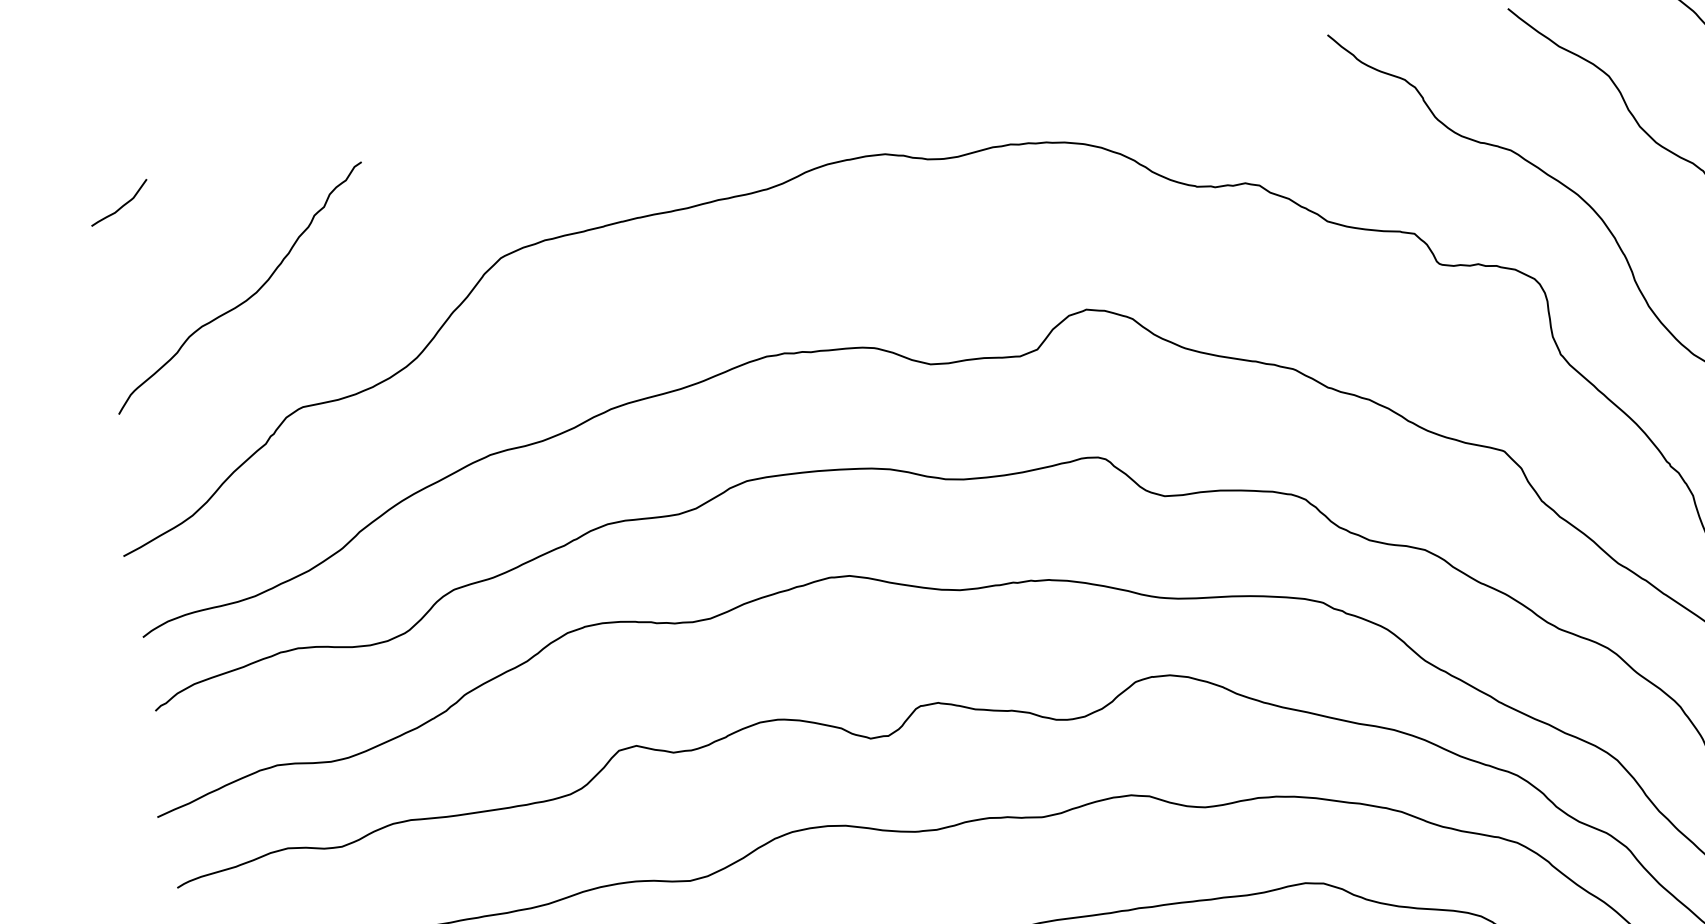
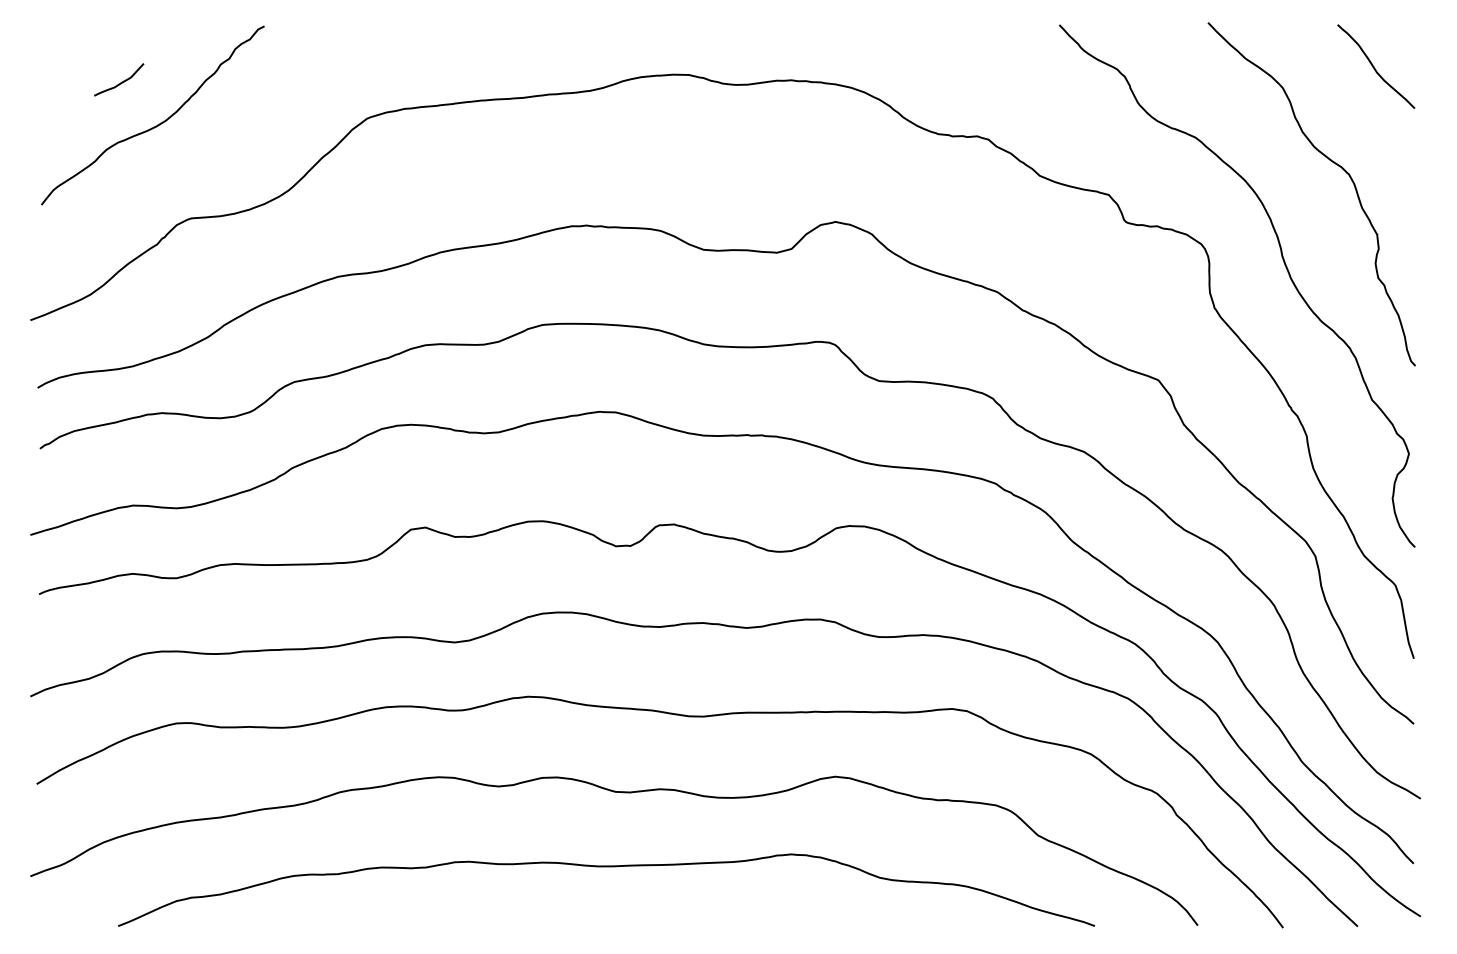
curve: (122, 204) -> (121, 81), moved

